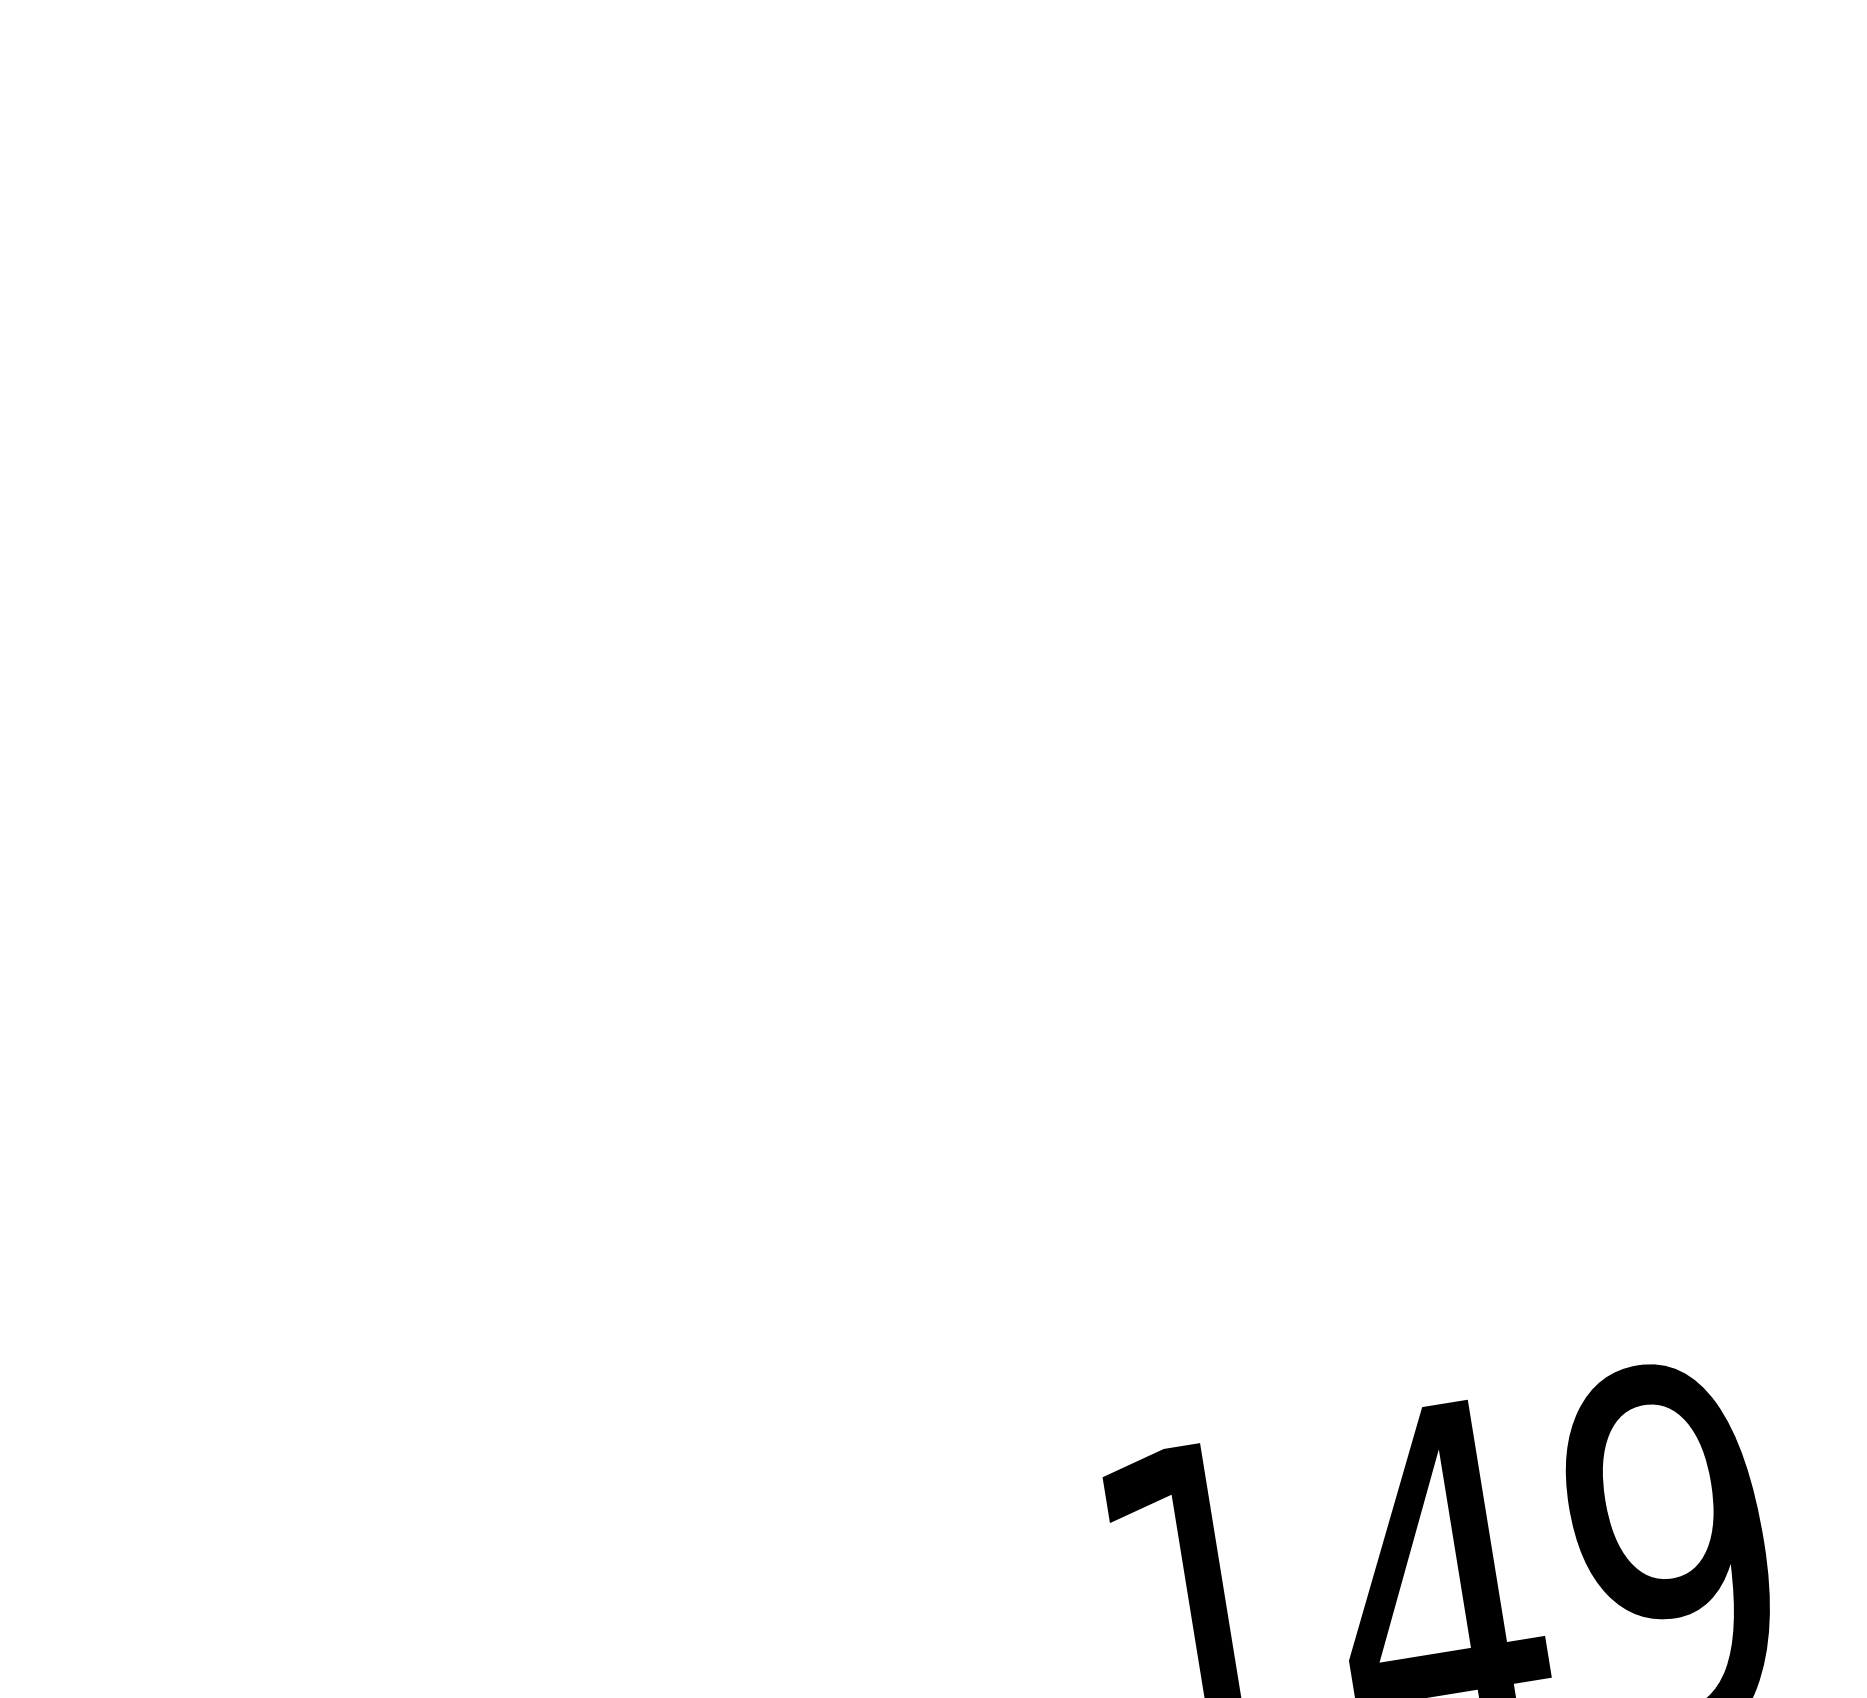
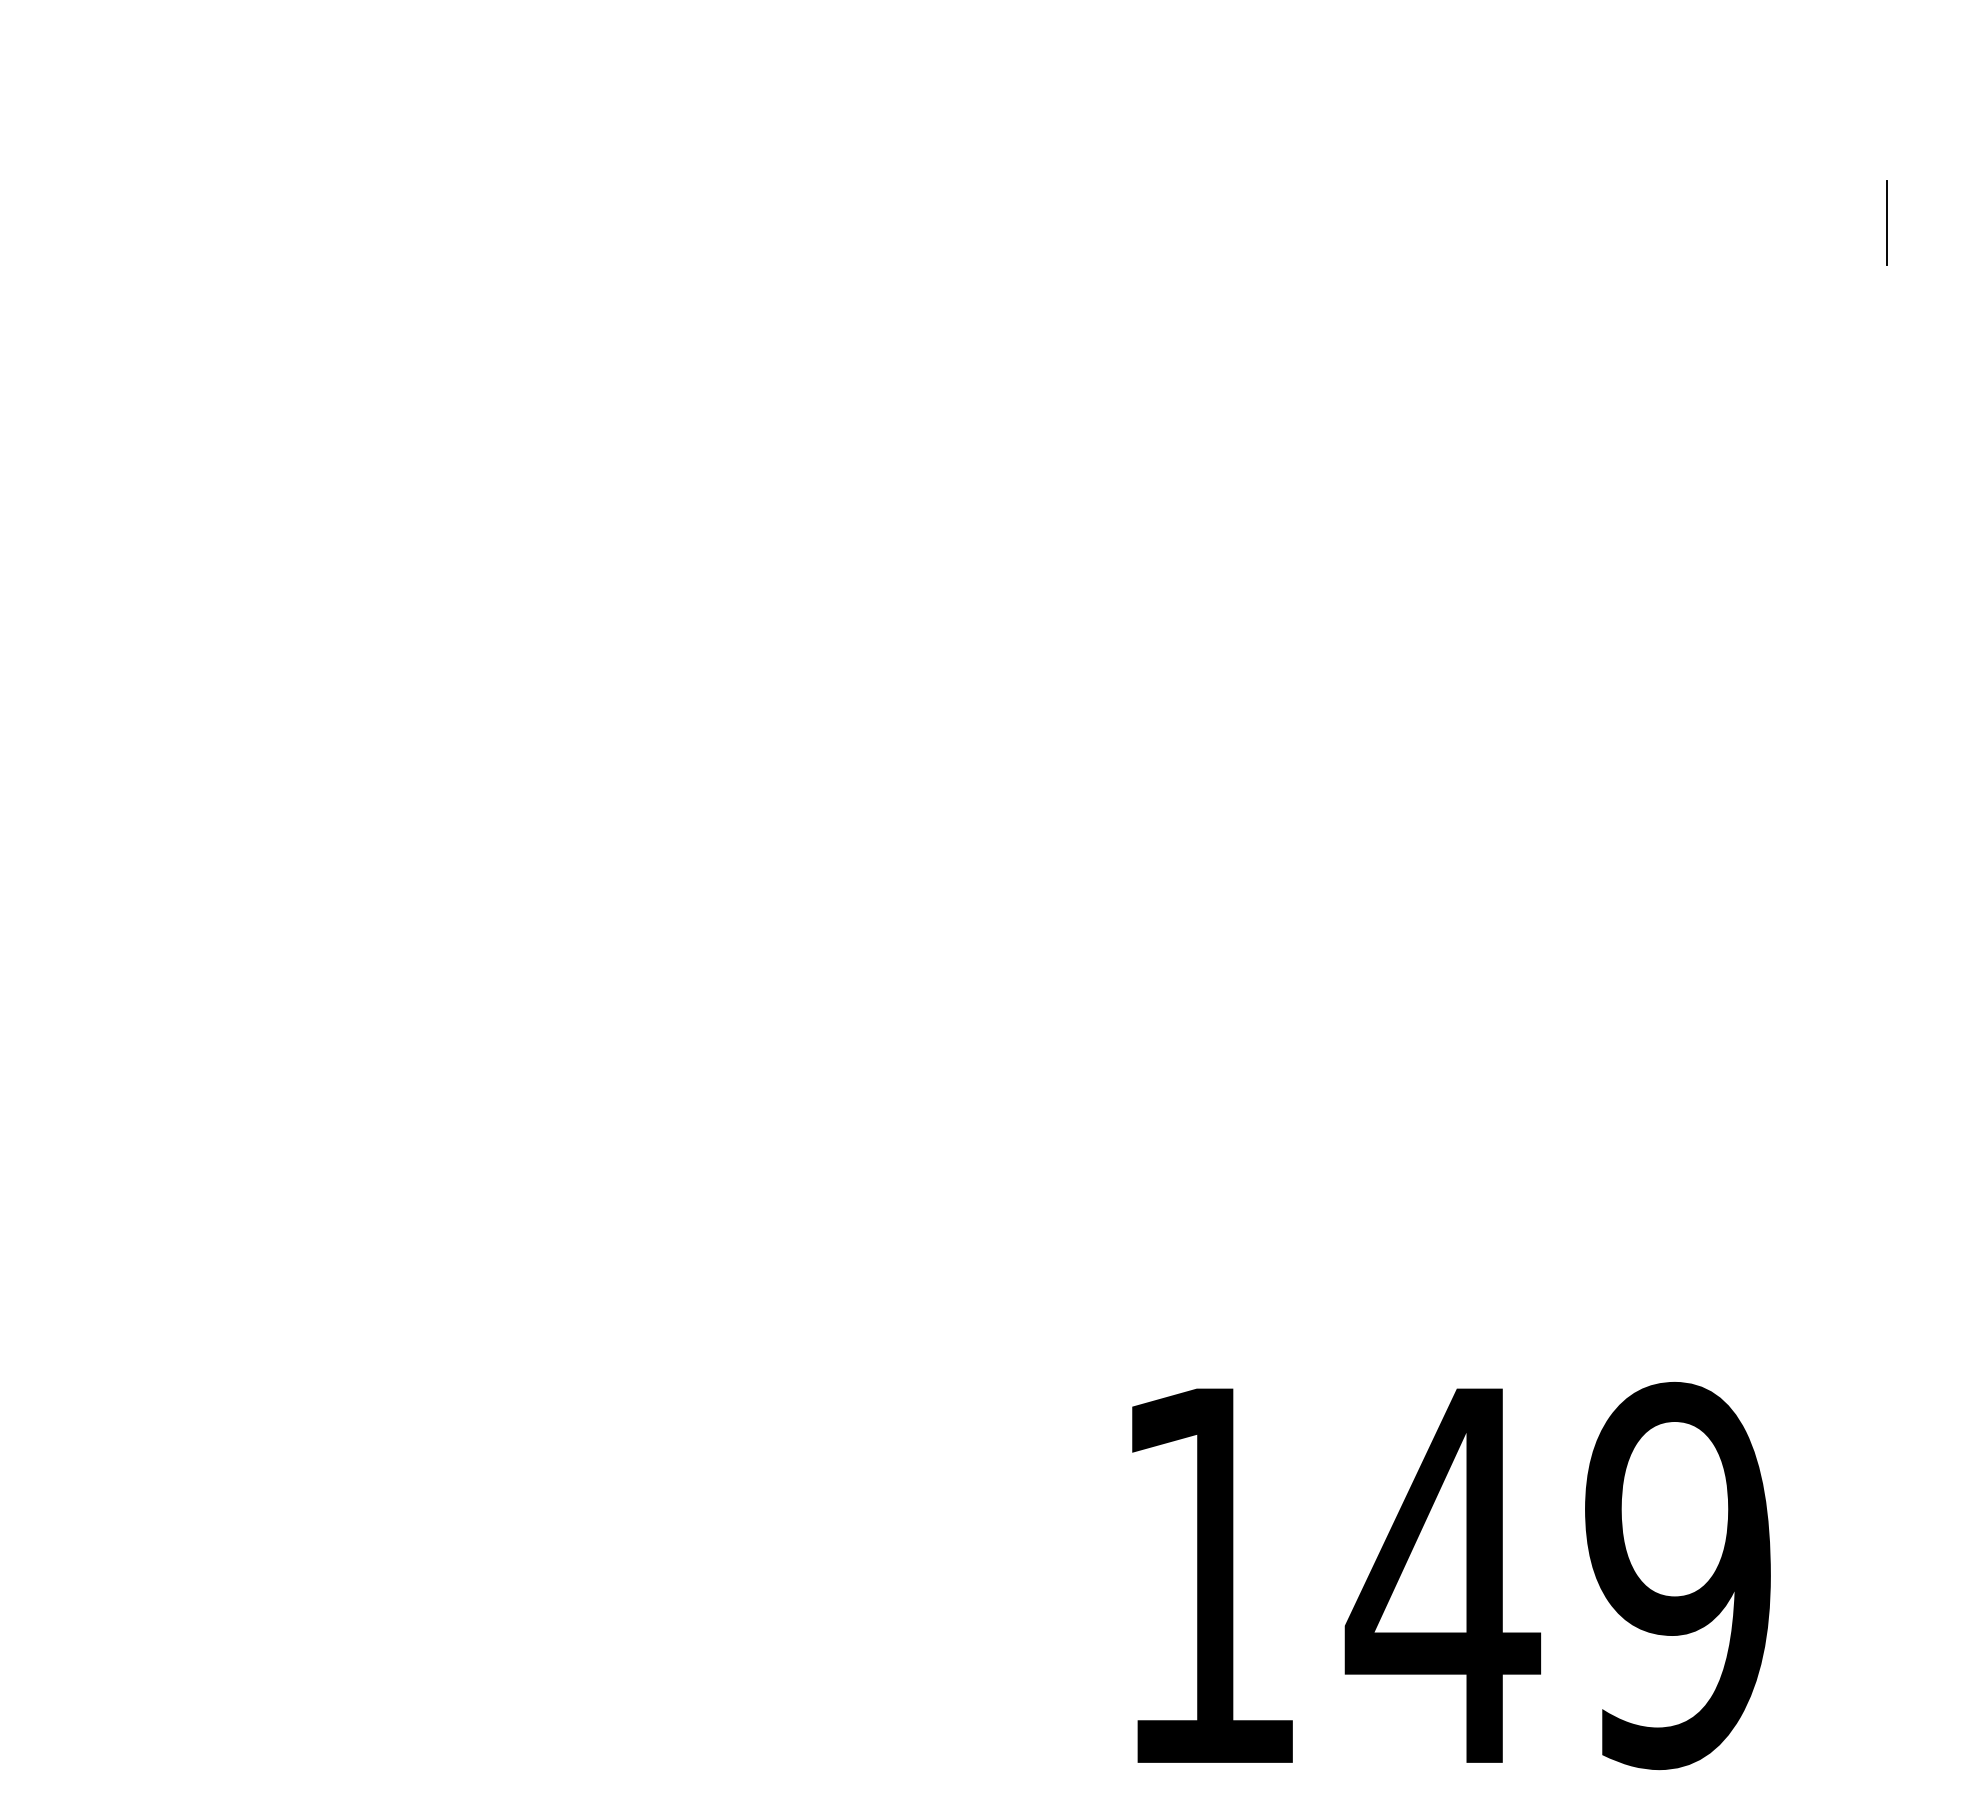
line: (1661, 180) -> (1886, 223), added

